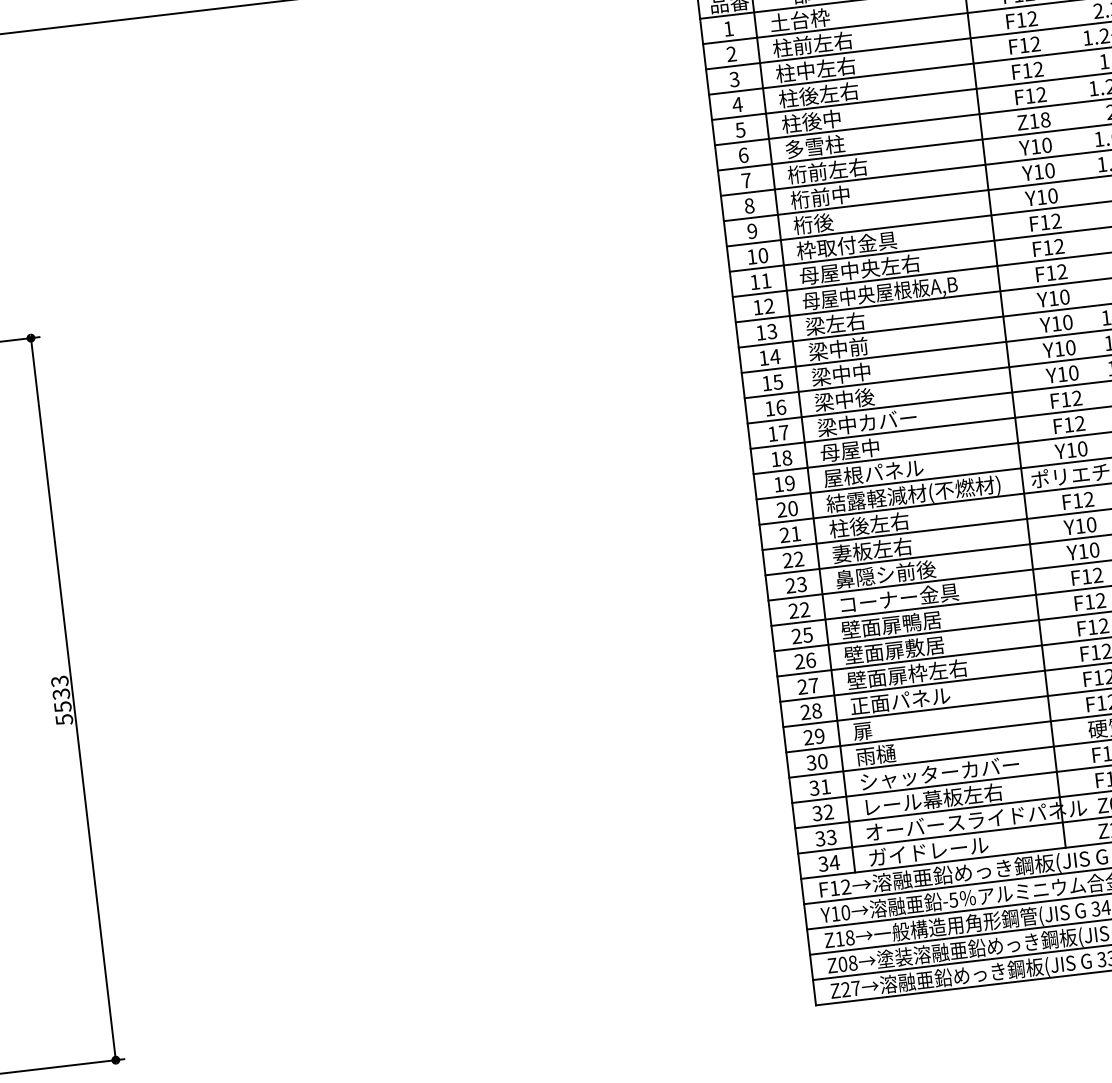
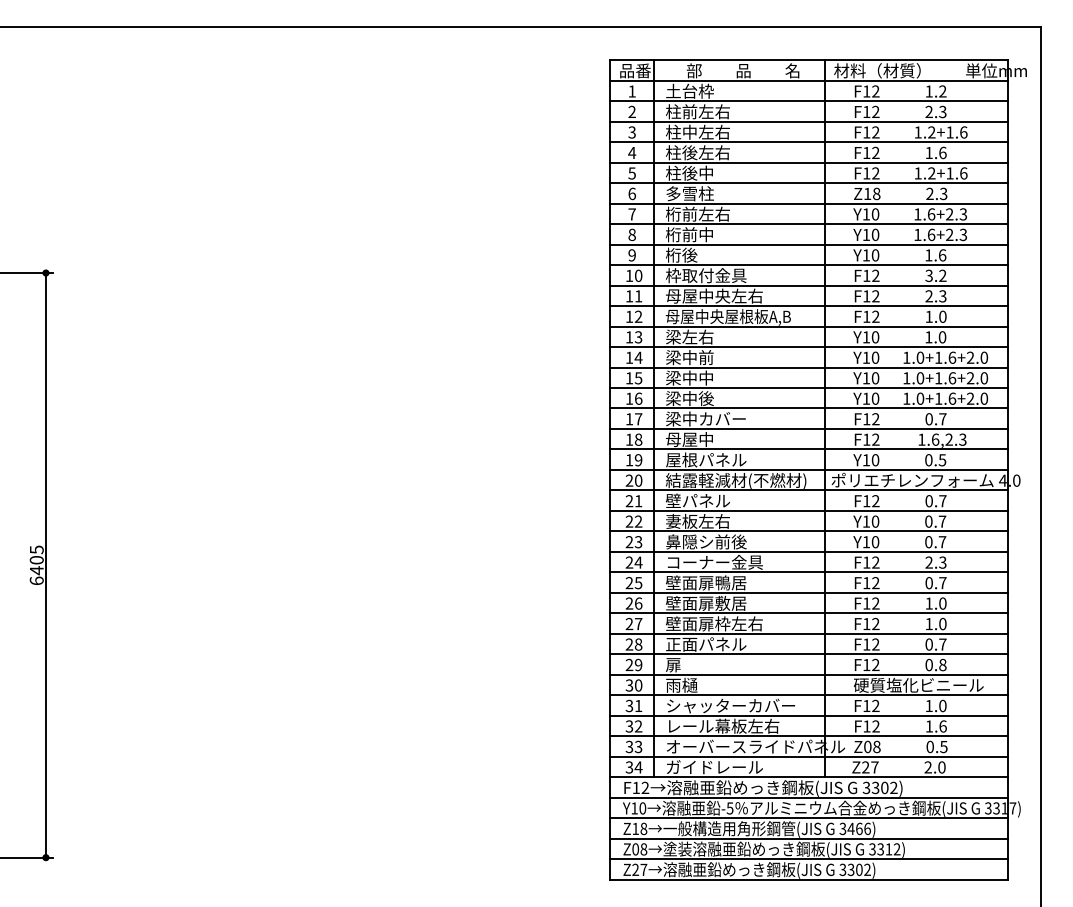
text: (868, 524) -> (697, 500), 柱後左右 -> 壁パネル
text: (804, 609) -> (638, 562), 22 -> 24
text: (61, 700) -> (36, 565), 5533 -> 6405

